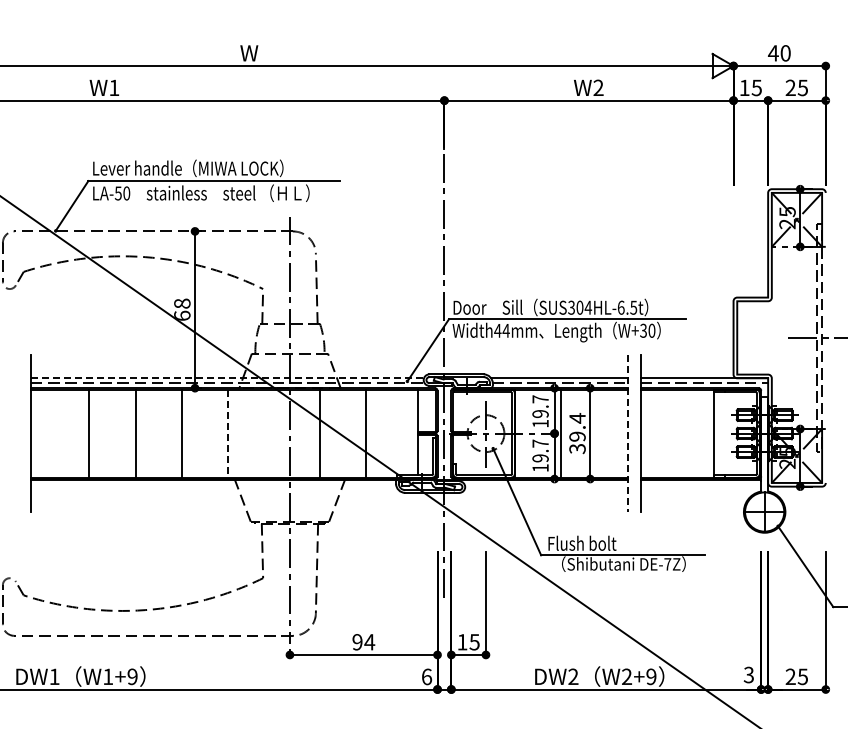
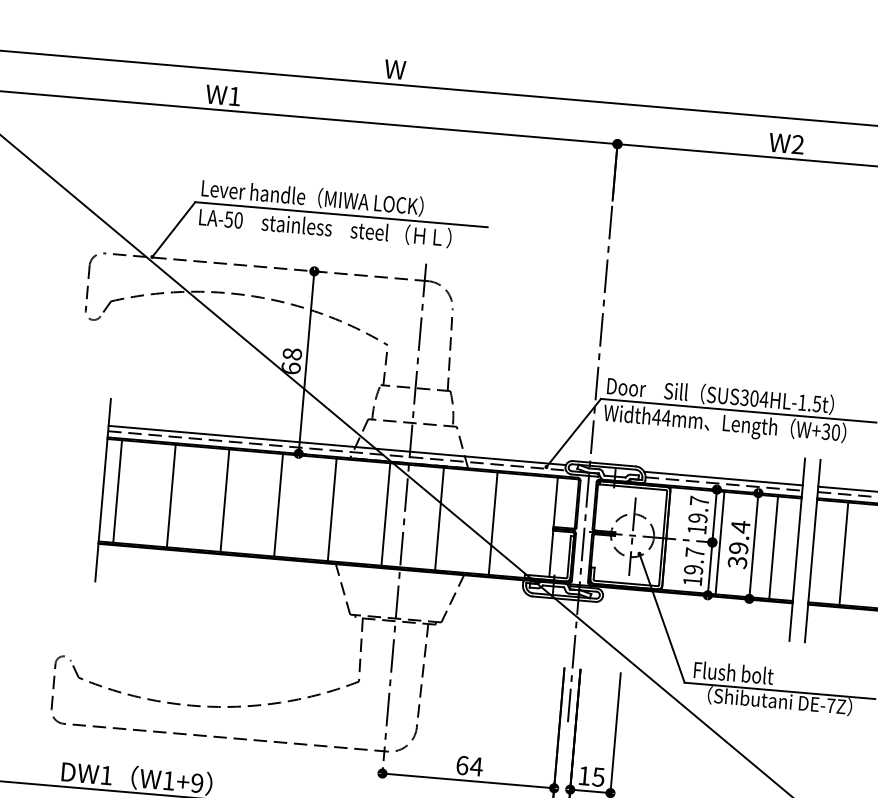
text: (621, 307) -> (802, 402), SUS304HL-6.5t -> SUS304HL-1.5t
line: (227, 378) -> (337, 445), dashed -> solid
line: (43, 433) -> (117, 491), added
line: (273, 433) -> (385, 514), added
line: (607, 433) -> (773, 547), added
line: (667, 433) -> (843, 553), added
line: (227, 434) -> (331, 510), dashed -> solid
line: (627, 434) -> (797, 550), dashed -> solid
text: (357, 642) -> (462, 765), 94 -> 64

